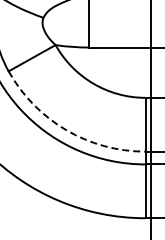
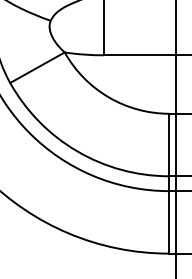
arc: (66, 130) -> (77, 151), dashed -> solid

